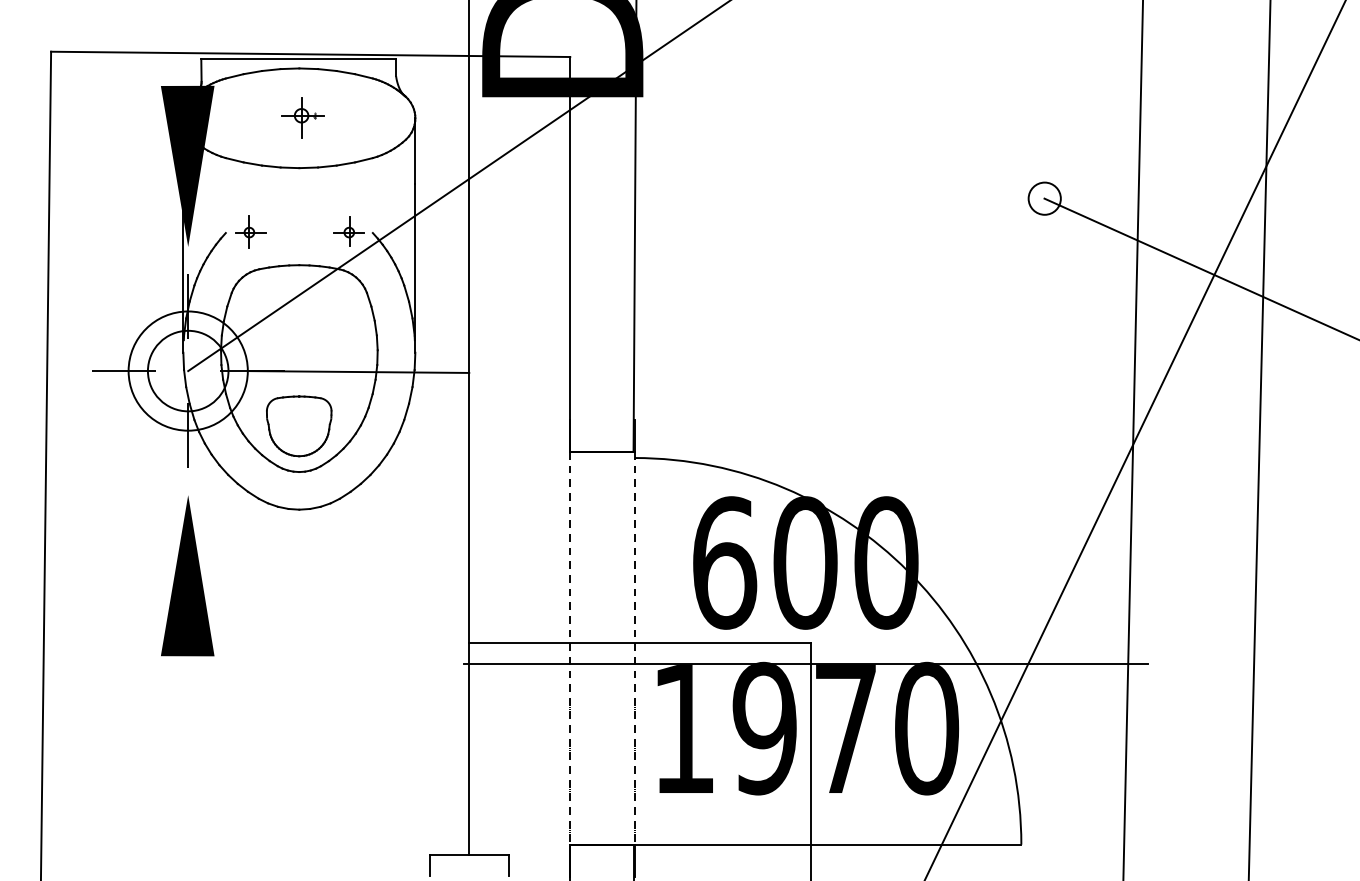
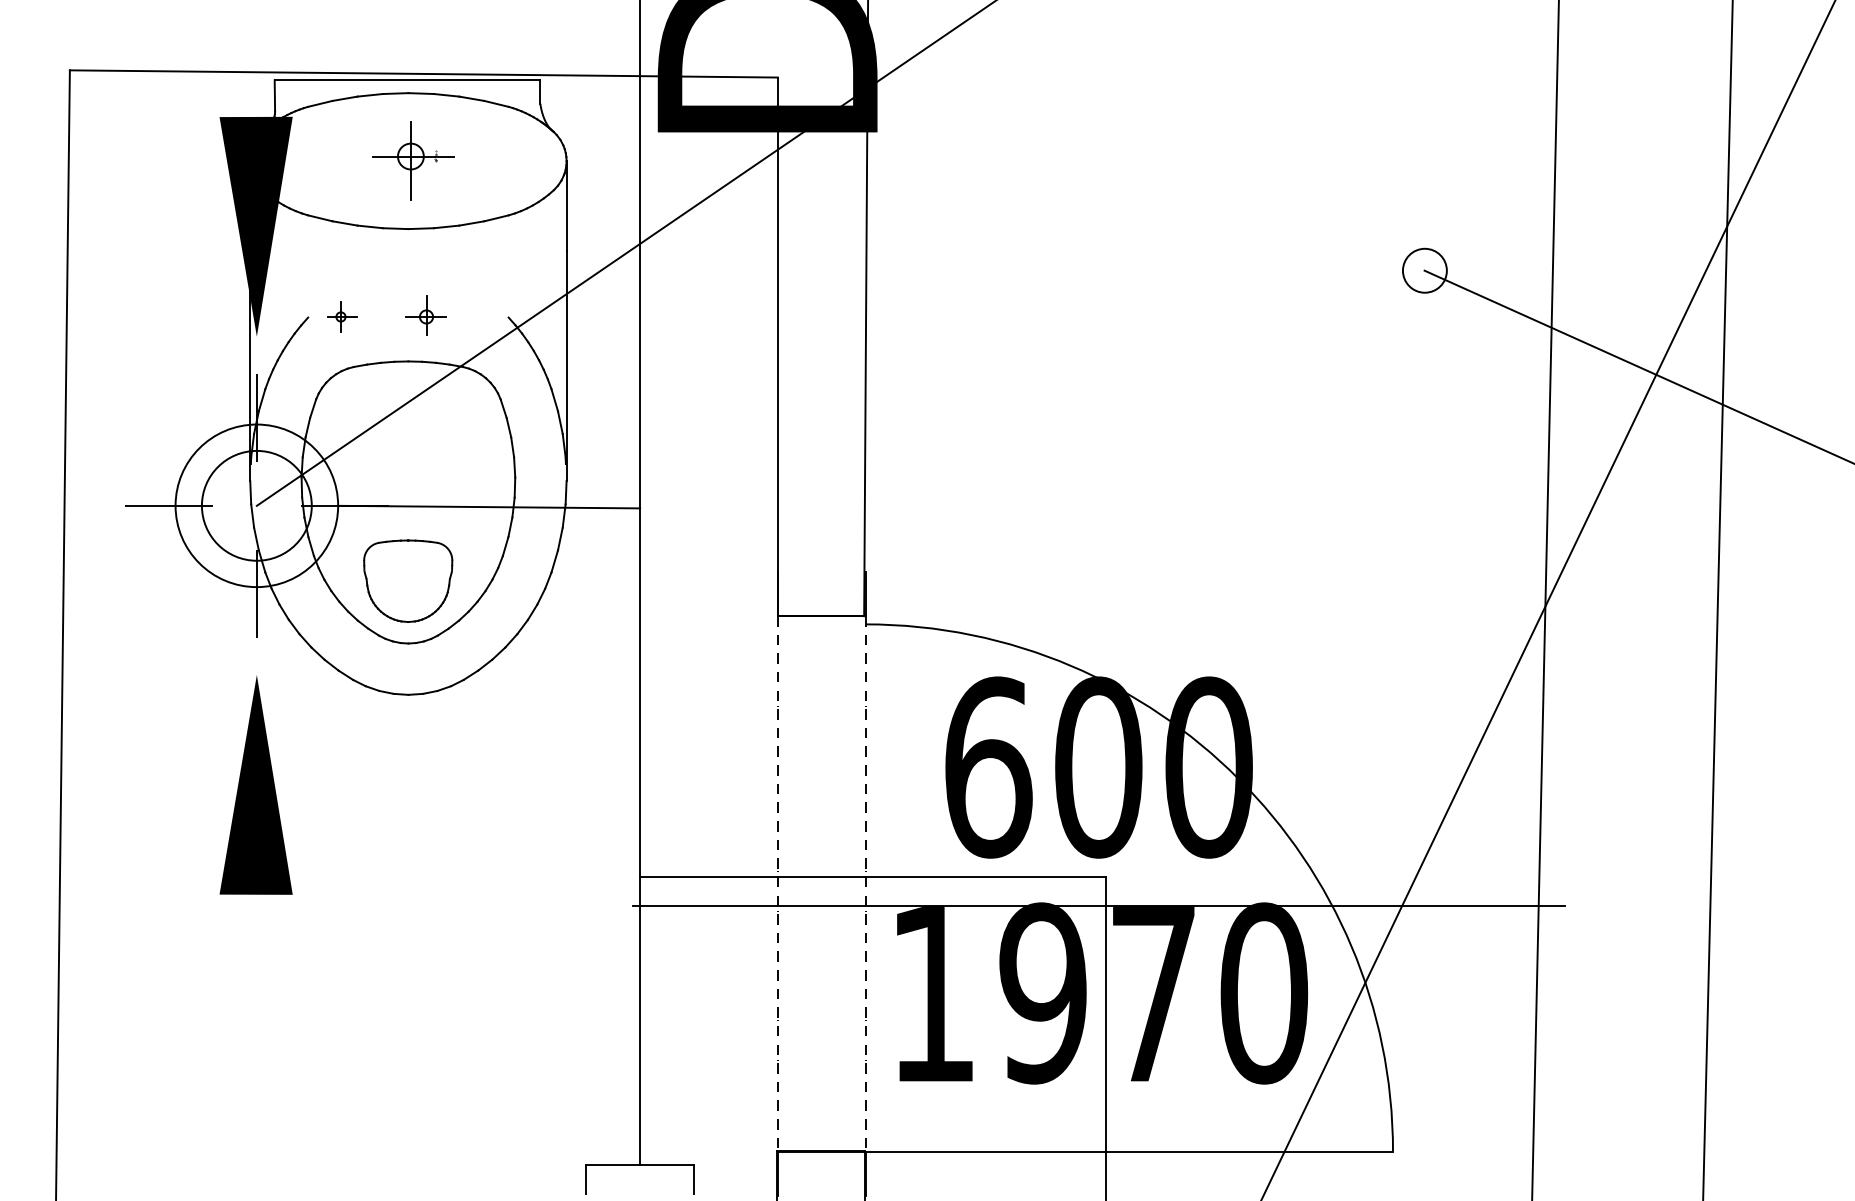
part: (302, 117) -> (412, 160), size x1.4
part: (348, 231) -> (425, 315), moved
part: (251, 232) -> (342, 316), size x0.7

